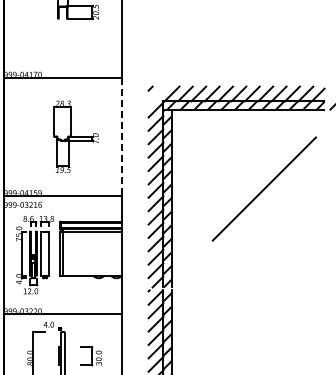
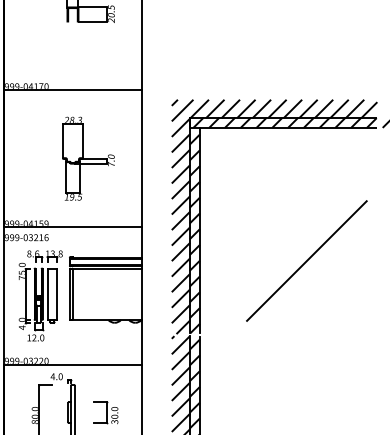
line: (157, 95) -> (182, 110), added
line: (121, 137) -> (141, 159), dashed -> solid
line: (264, 188) -> (306, 260), moved

